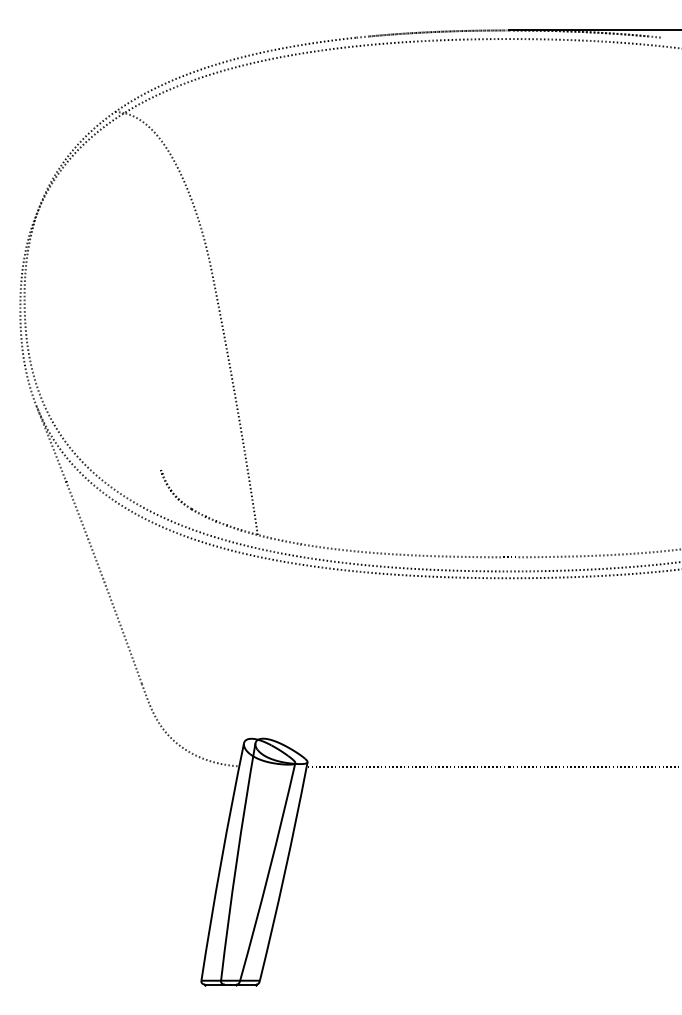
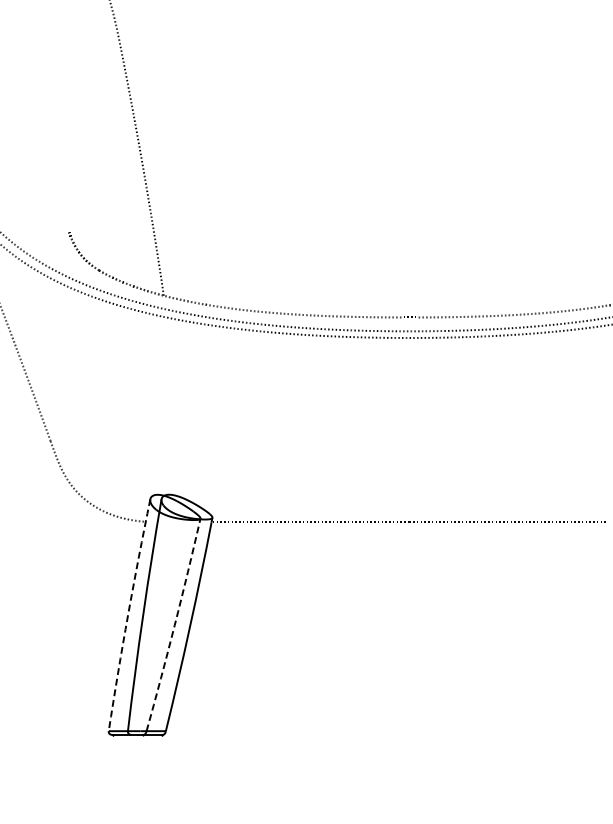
arc: (221, 861) -> (128, 614), solid -> dashed
arc: (268, 872) -> (174, 625), solid -> dashed

